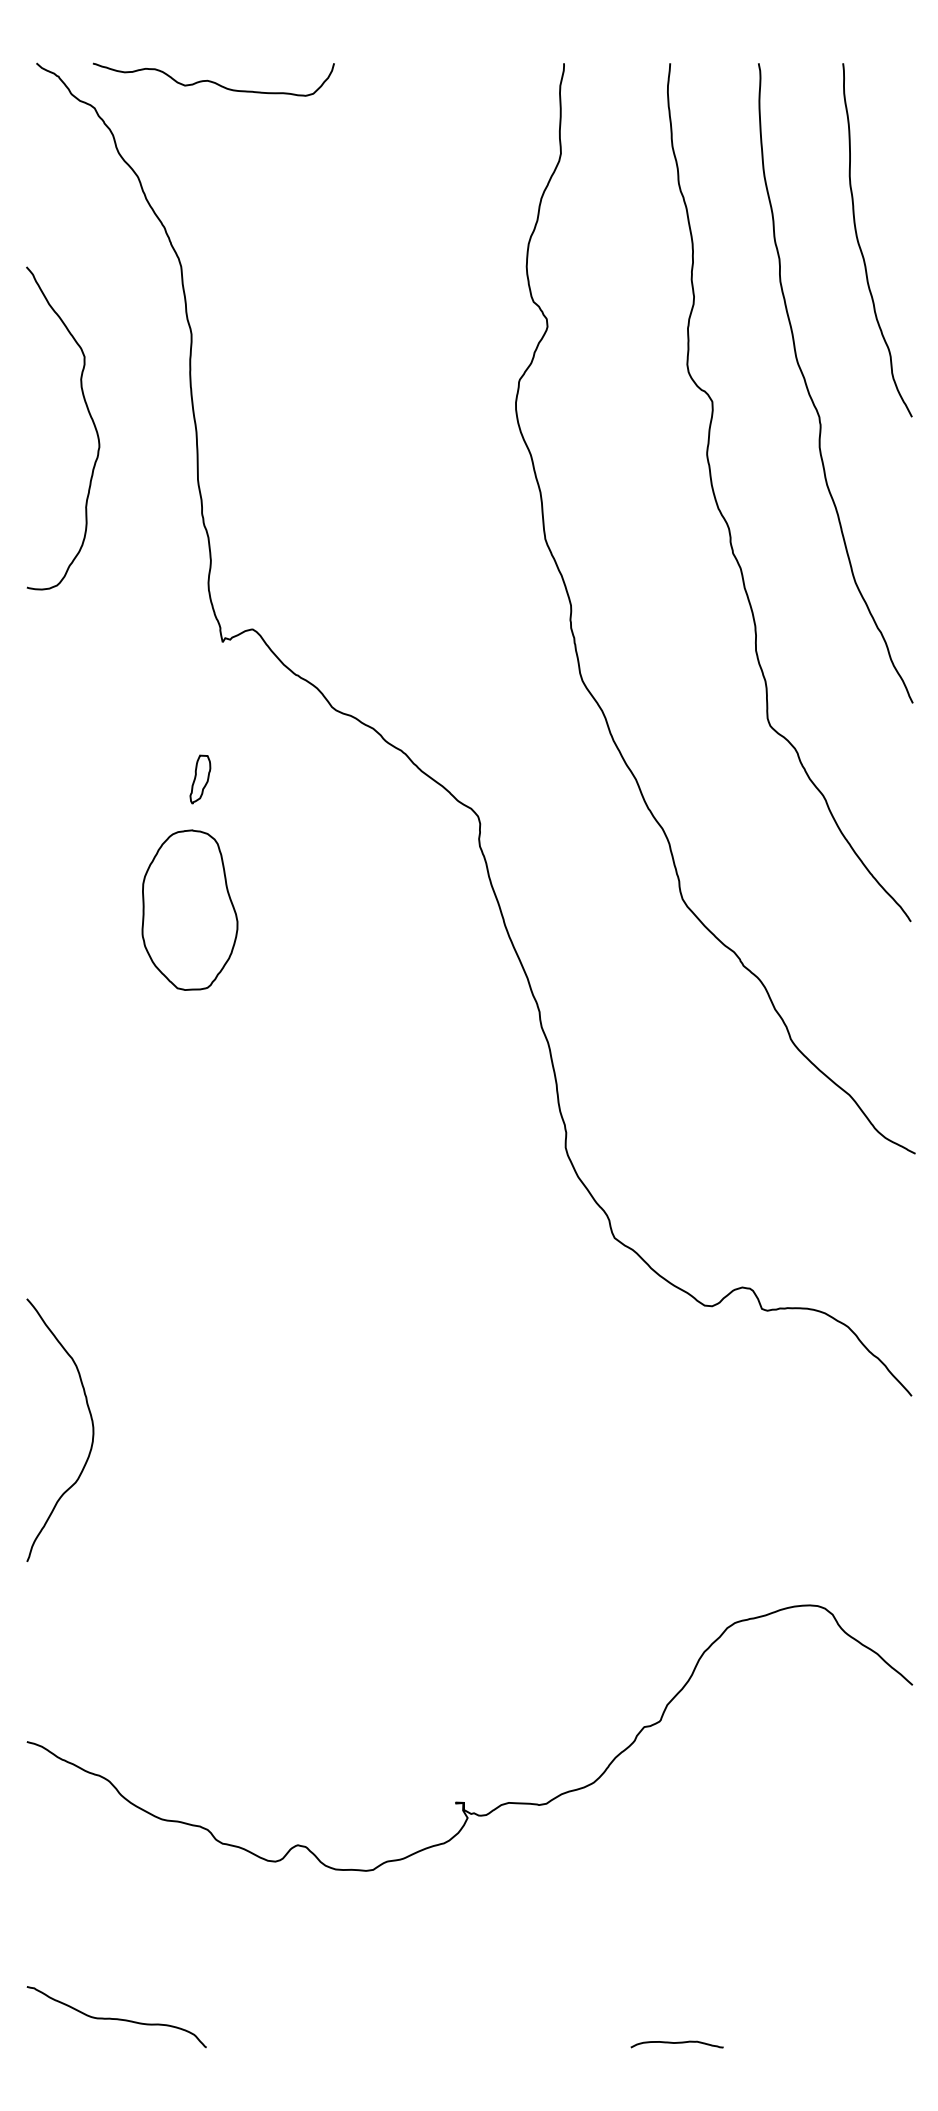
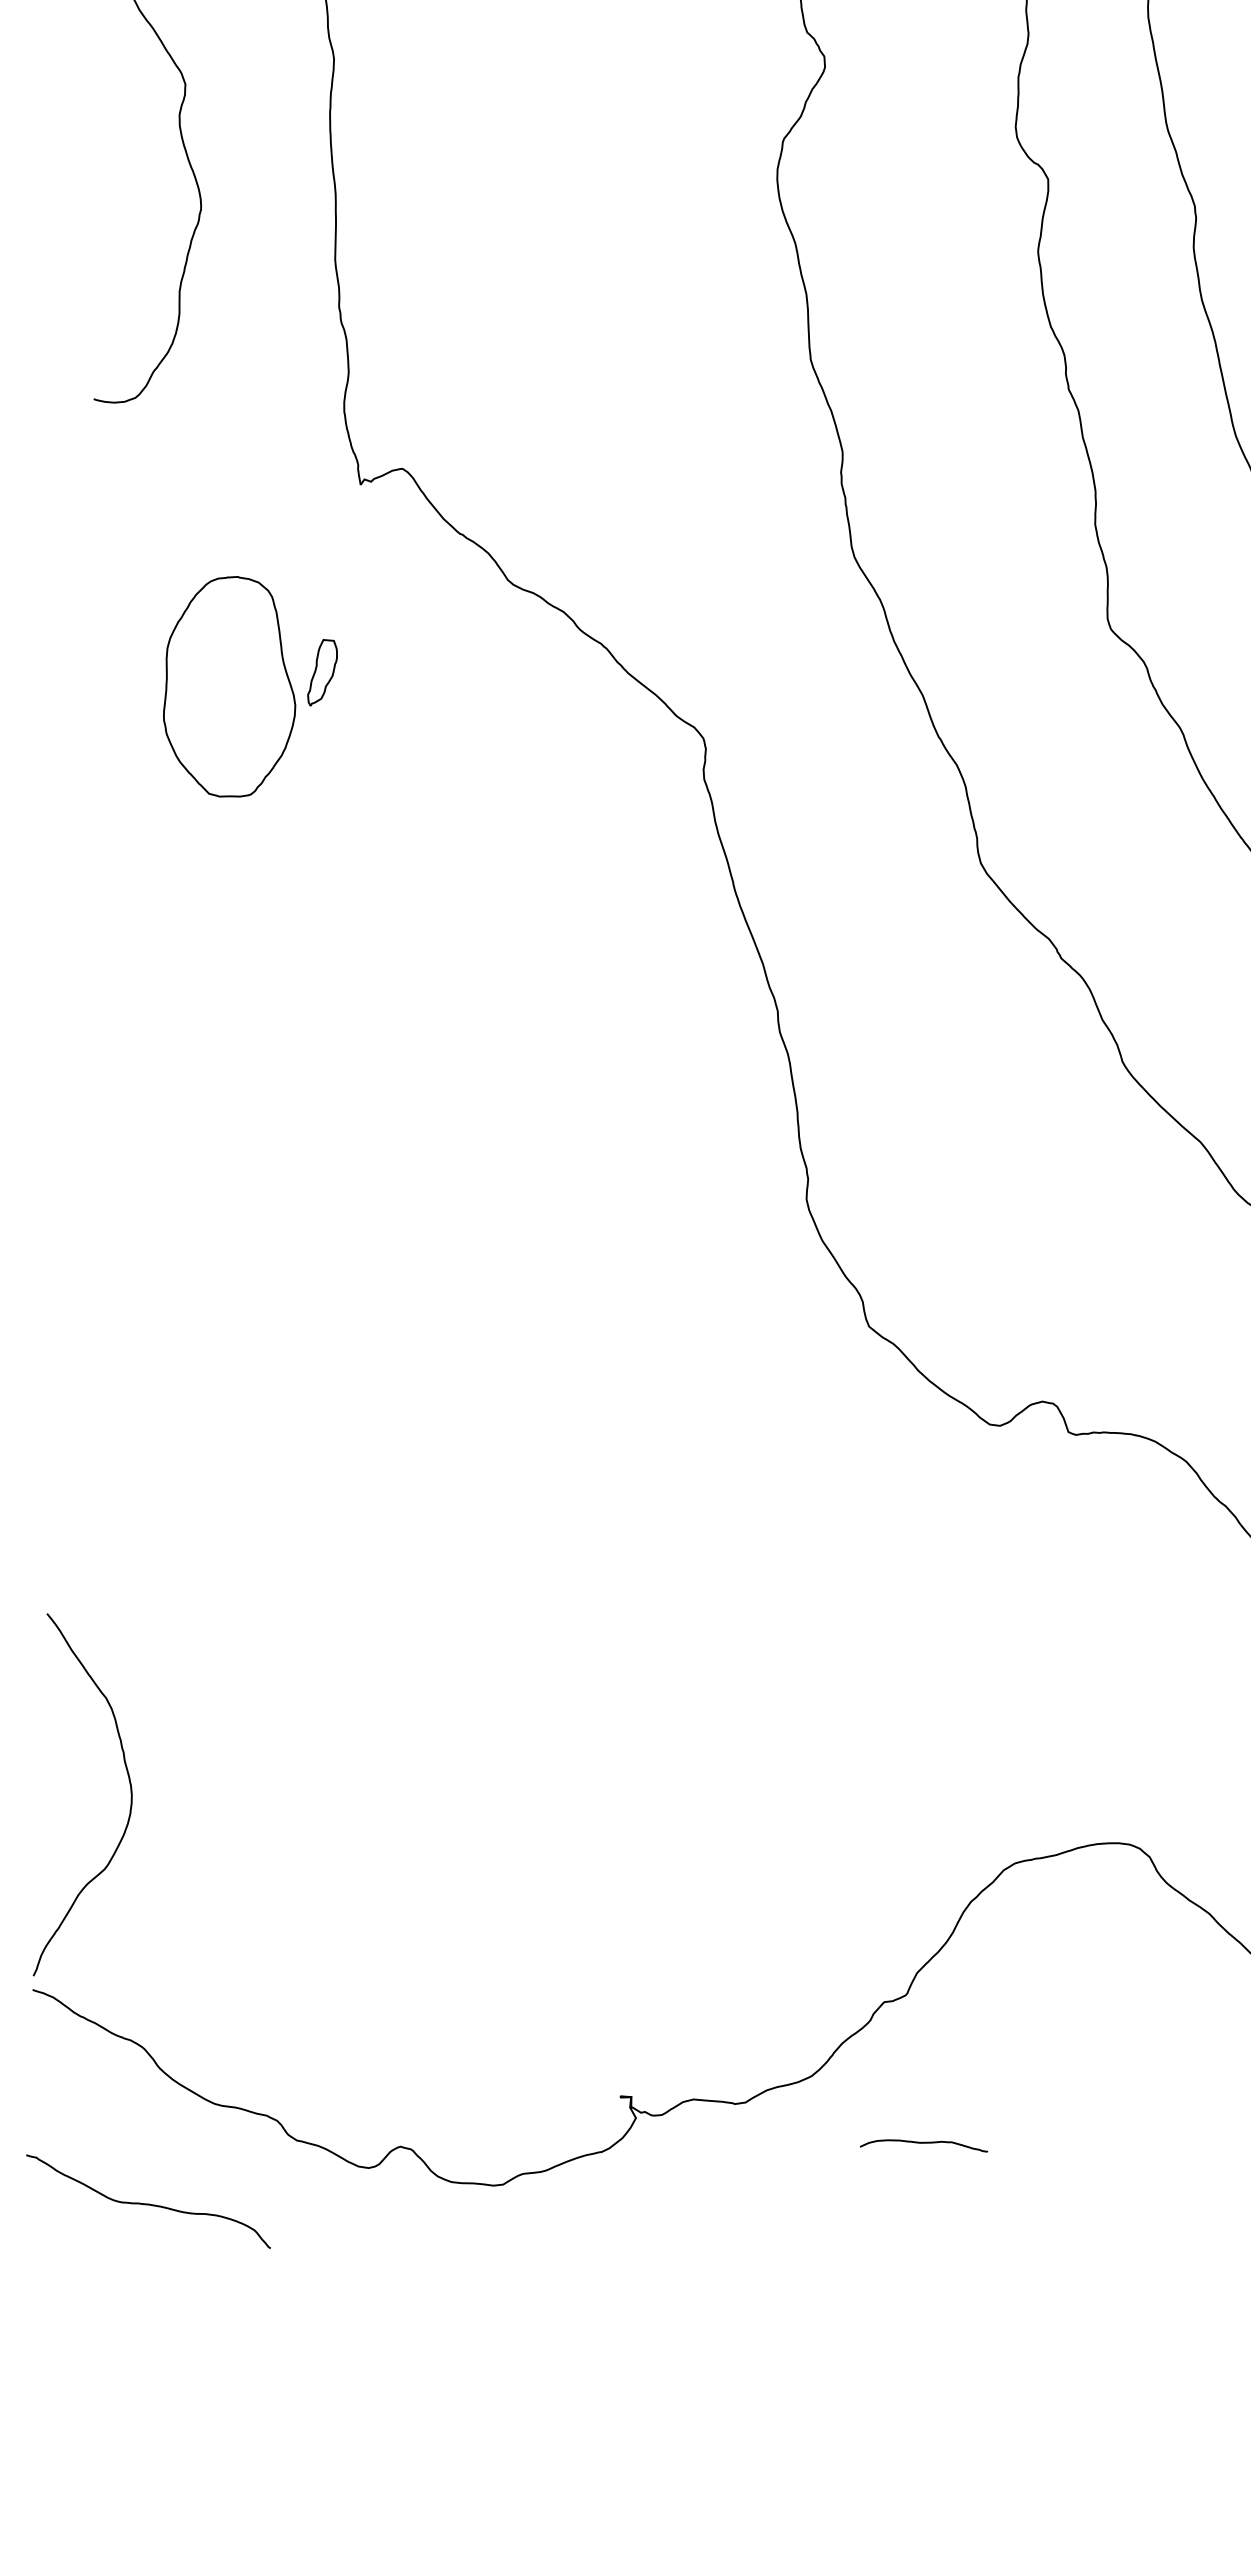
part: (189, 909) -> (229, 685), moved
curve: (91, 1423) -> (129, 1788), moved
curve: (116, 2018) -> (148, 2203), moved
curve: (676, 2043) -> (923, 2143), moved

